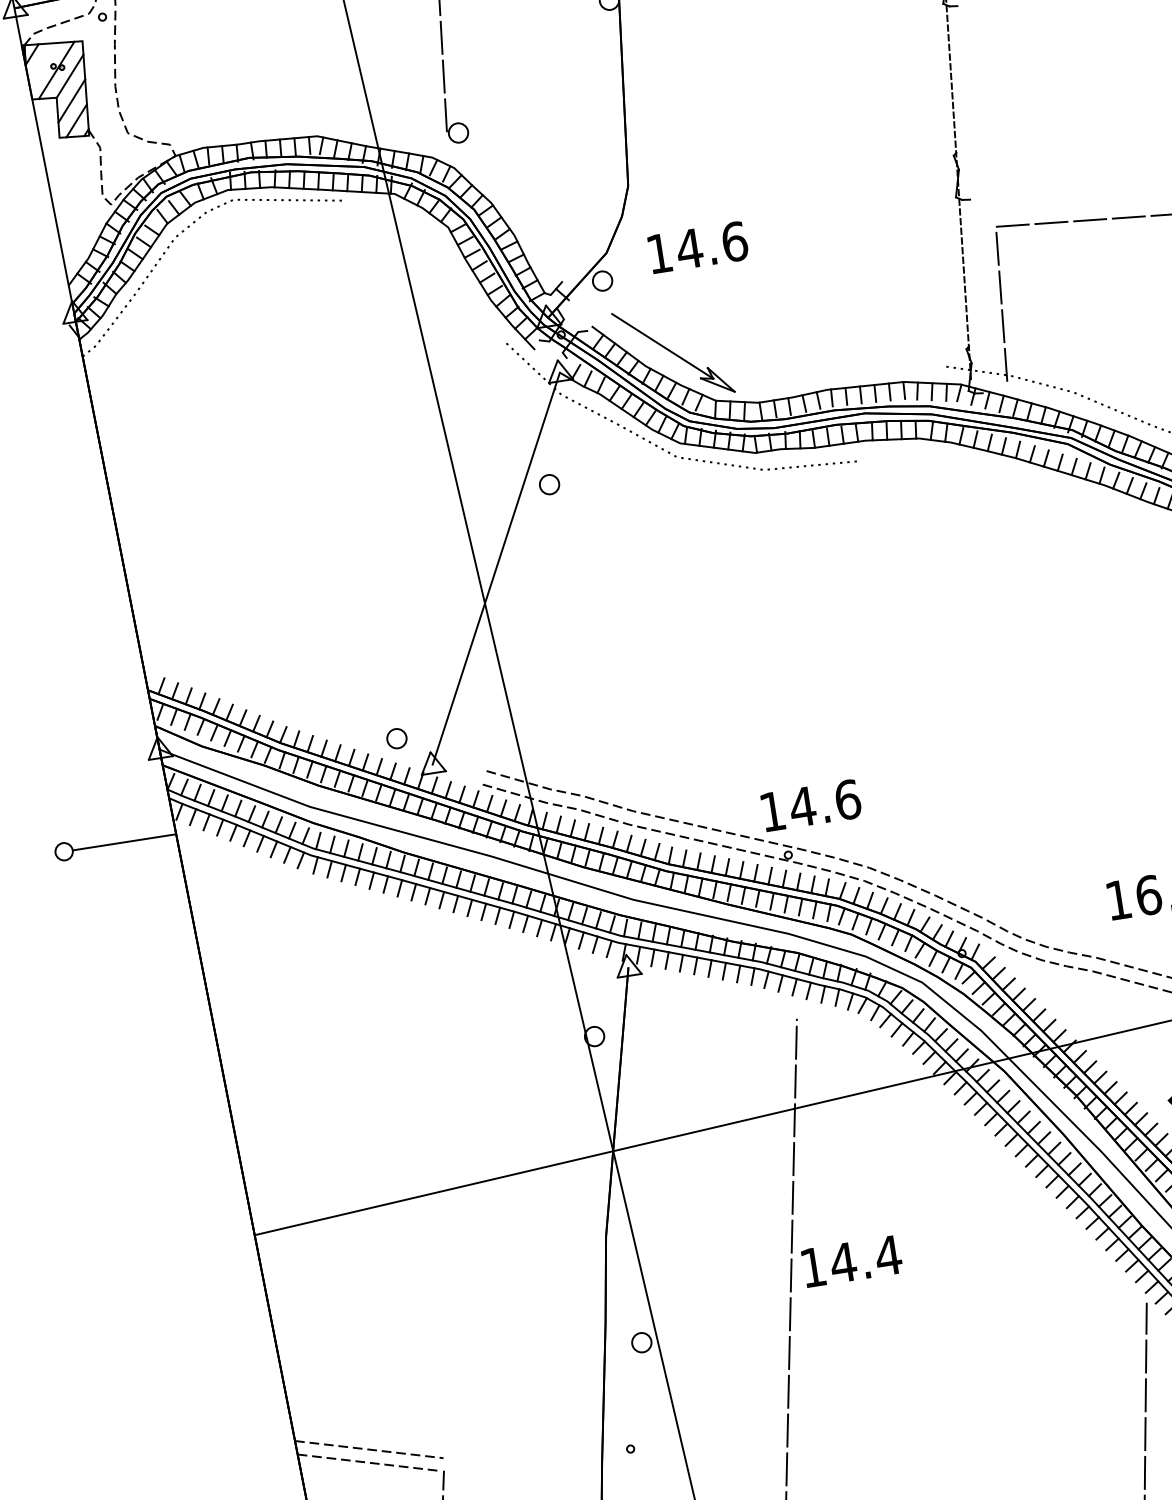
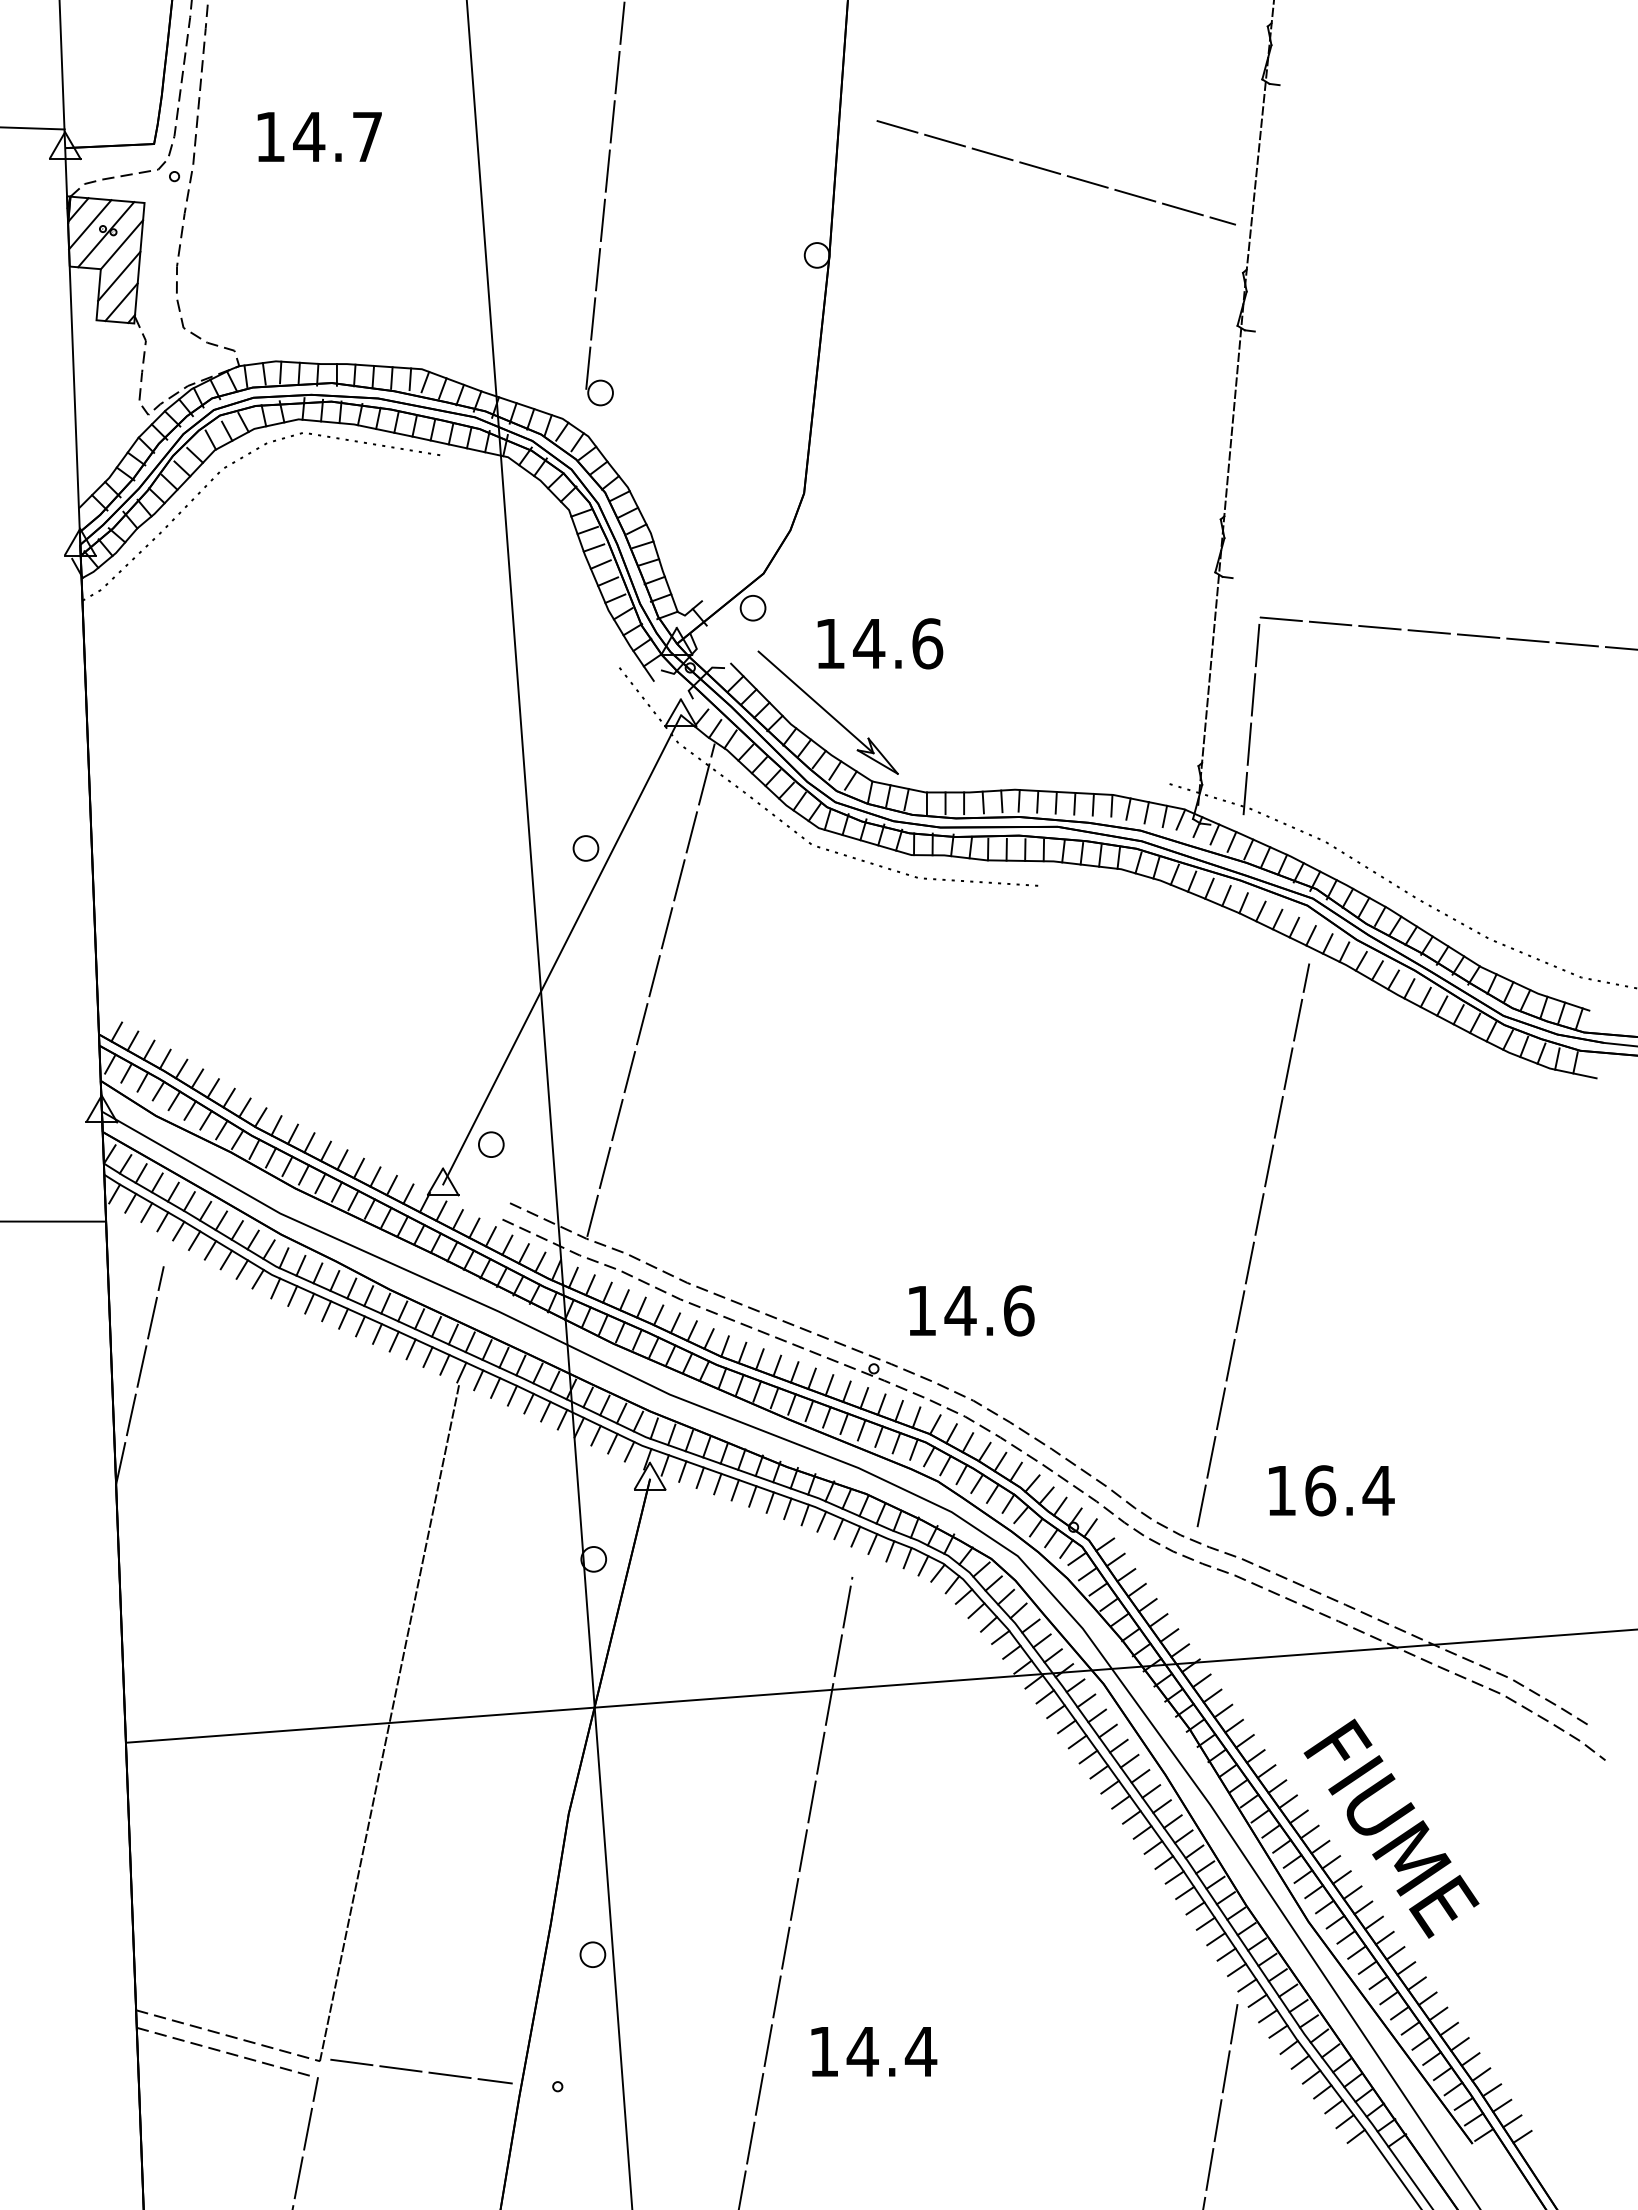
line: (43, 64) -> (90, 224), added
text: (698, 247) -> (880, 643), moved
part: (549, 484) -> (585, 848), moved
line: (569, 588) -> (650, 989), added
line: (1067, 713) -> (1253, 1245), added
part: (397, 738) -> (491, 1144), moved
text: (811, 805) -> (971, 1310), moved
line: (220, 949) -> (139, 1375), added
line: (456, 1187) -> (389, 1722), added
text: (852, 1261) -> (874, 2051), moved
line: (523, 1453) -> (421, 2071), added

